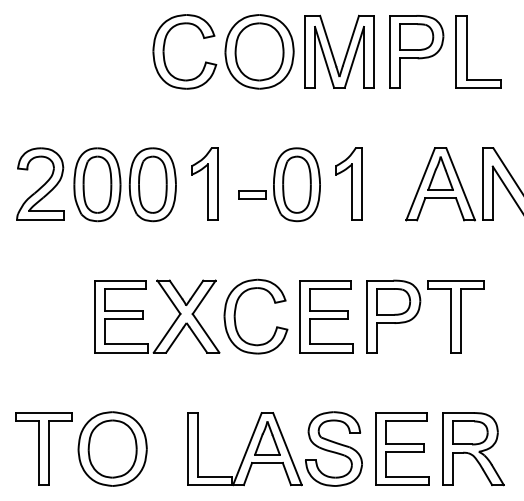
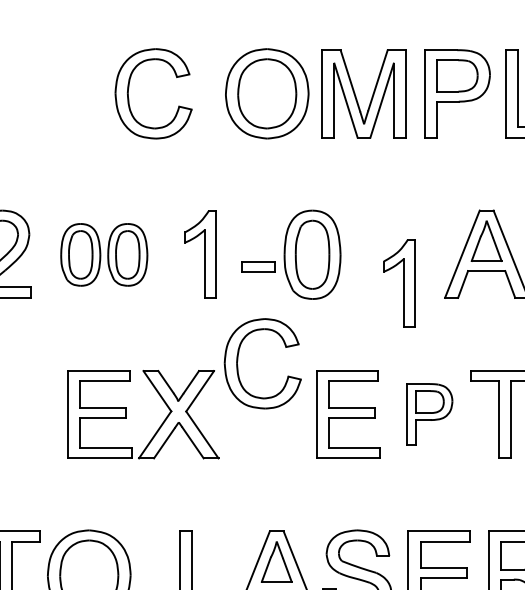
part: (164, 51) -> (128, 93), moved
part: (348, 183) -> (399, 282), moved
part: (124, 184) -> (103, 254), size x0.7
part: (236, 310) -> (239, 356), moved
part: (393, 316) -> (429, 414), size x0.7

